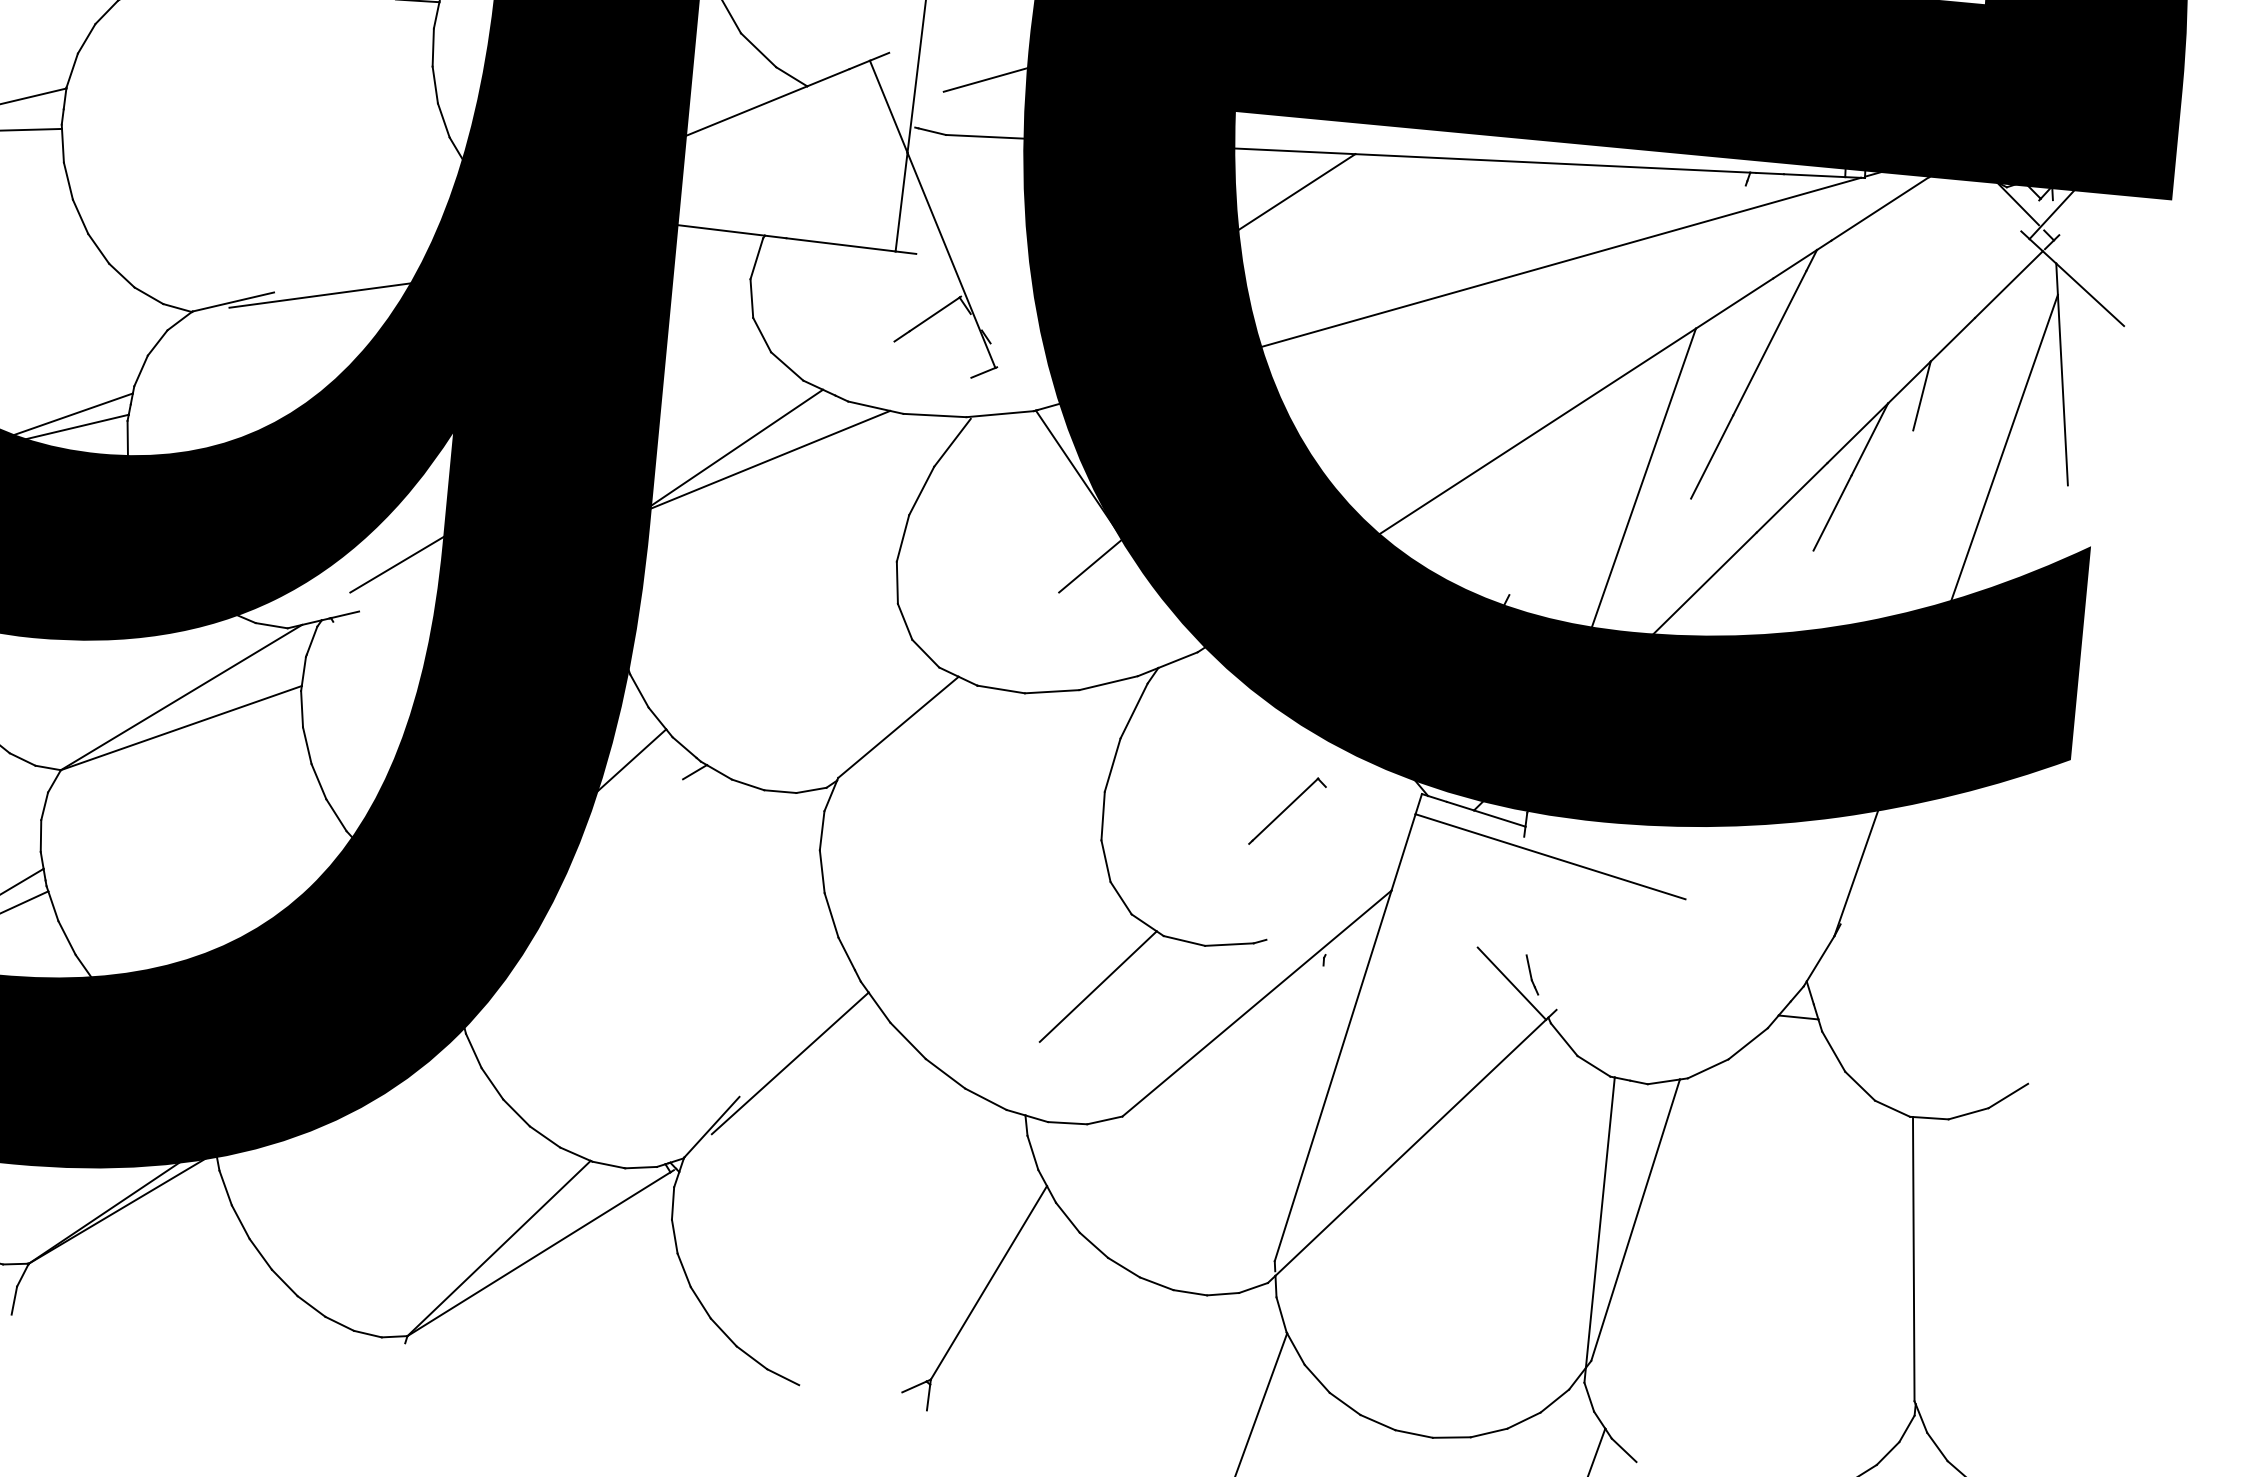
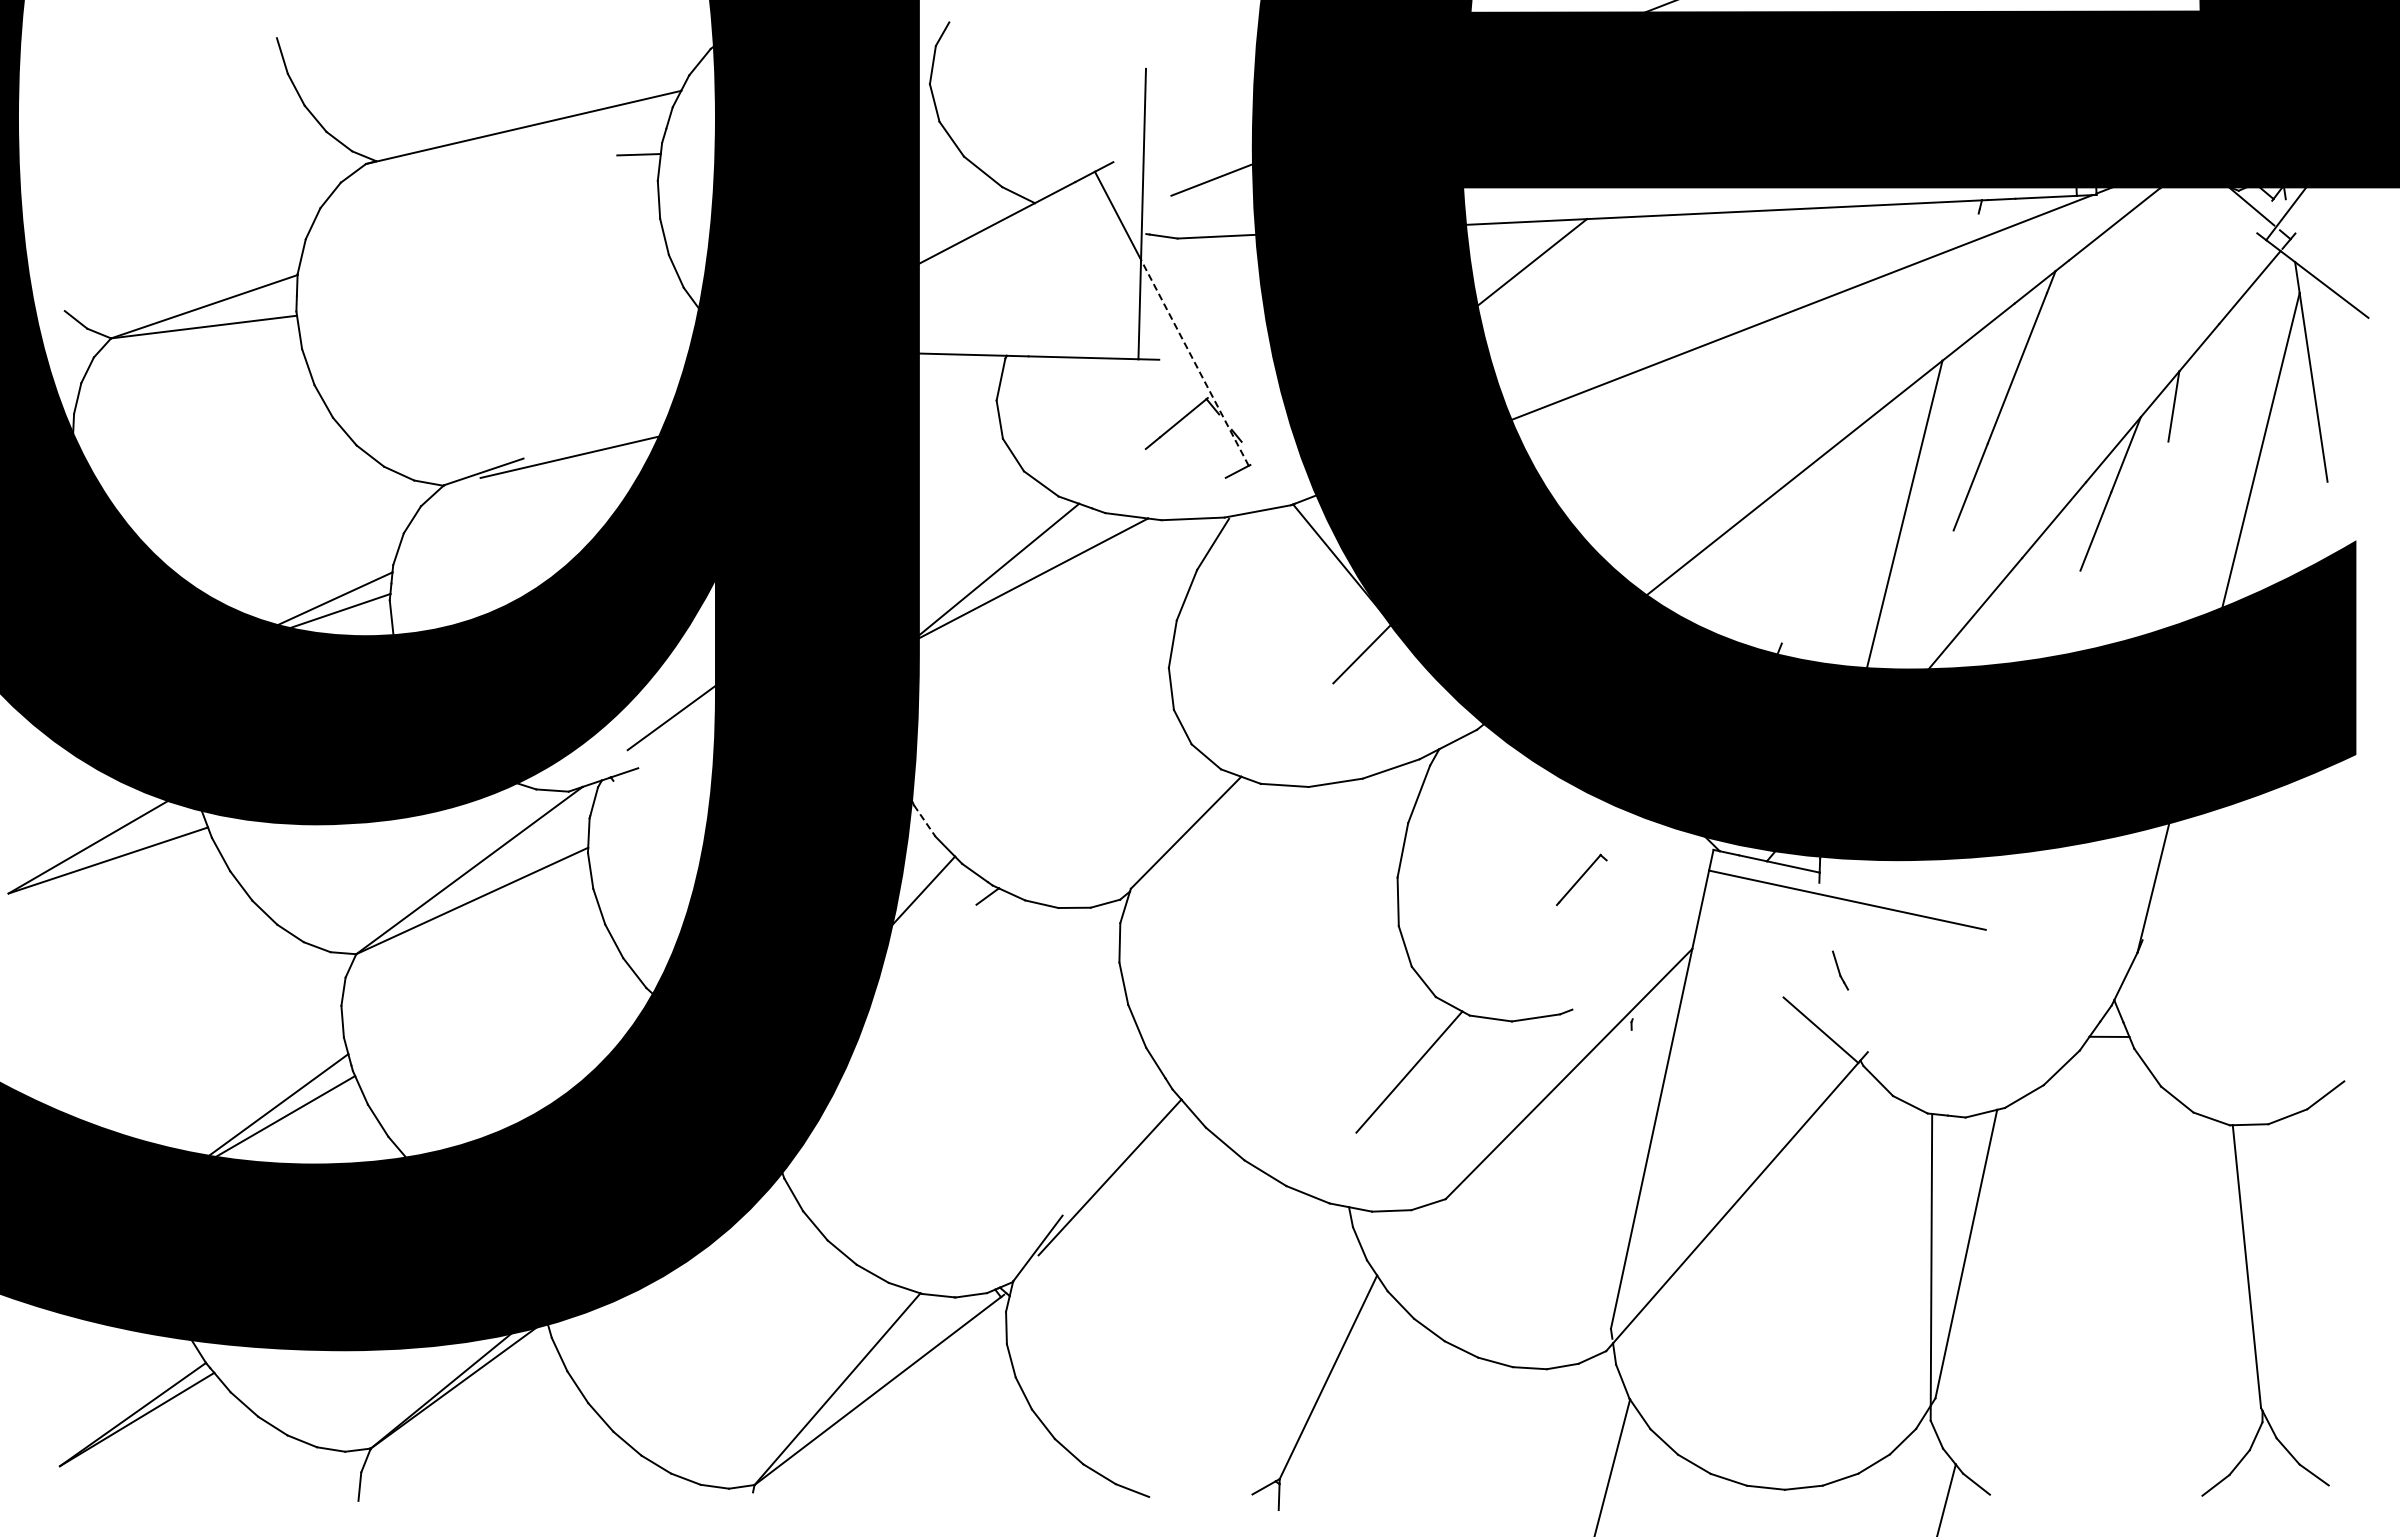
line: (951, 259) -> (1194, 362), solid -> dashed
line: (640, 691) -> (925, 821), solid -> dashed
part: (1287, 811) -> (1581, 879), size x0.7
part: (1532, 974) -> (1840, 970), moved

